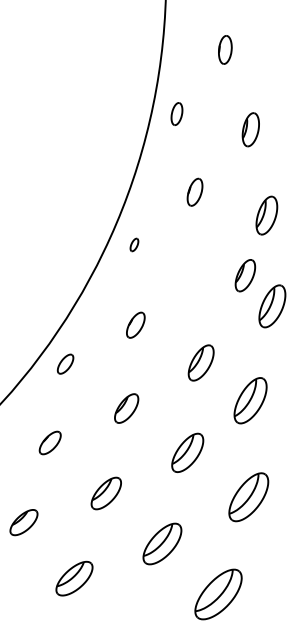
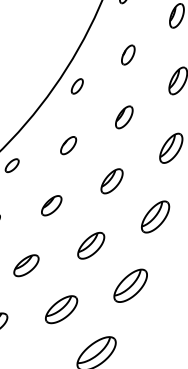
part: (134, 244) -> (77, 86), size x1.67
part: (245, 275) -> (124, 117), moved
part: (250, 400) -> (155, 216), moved

